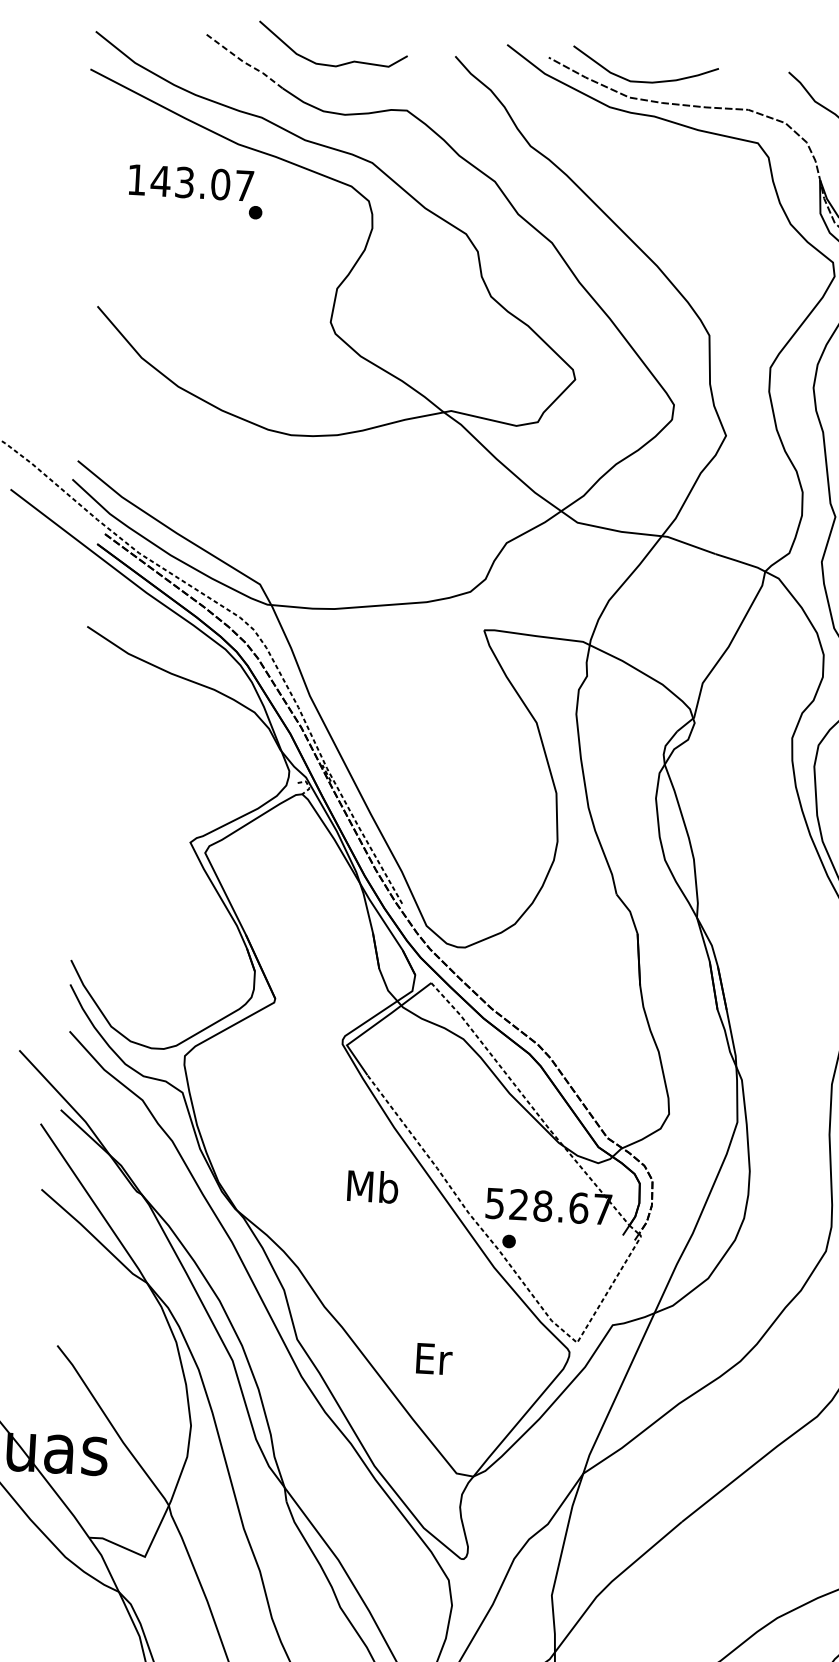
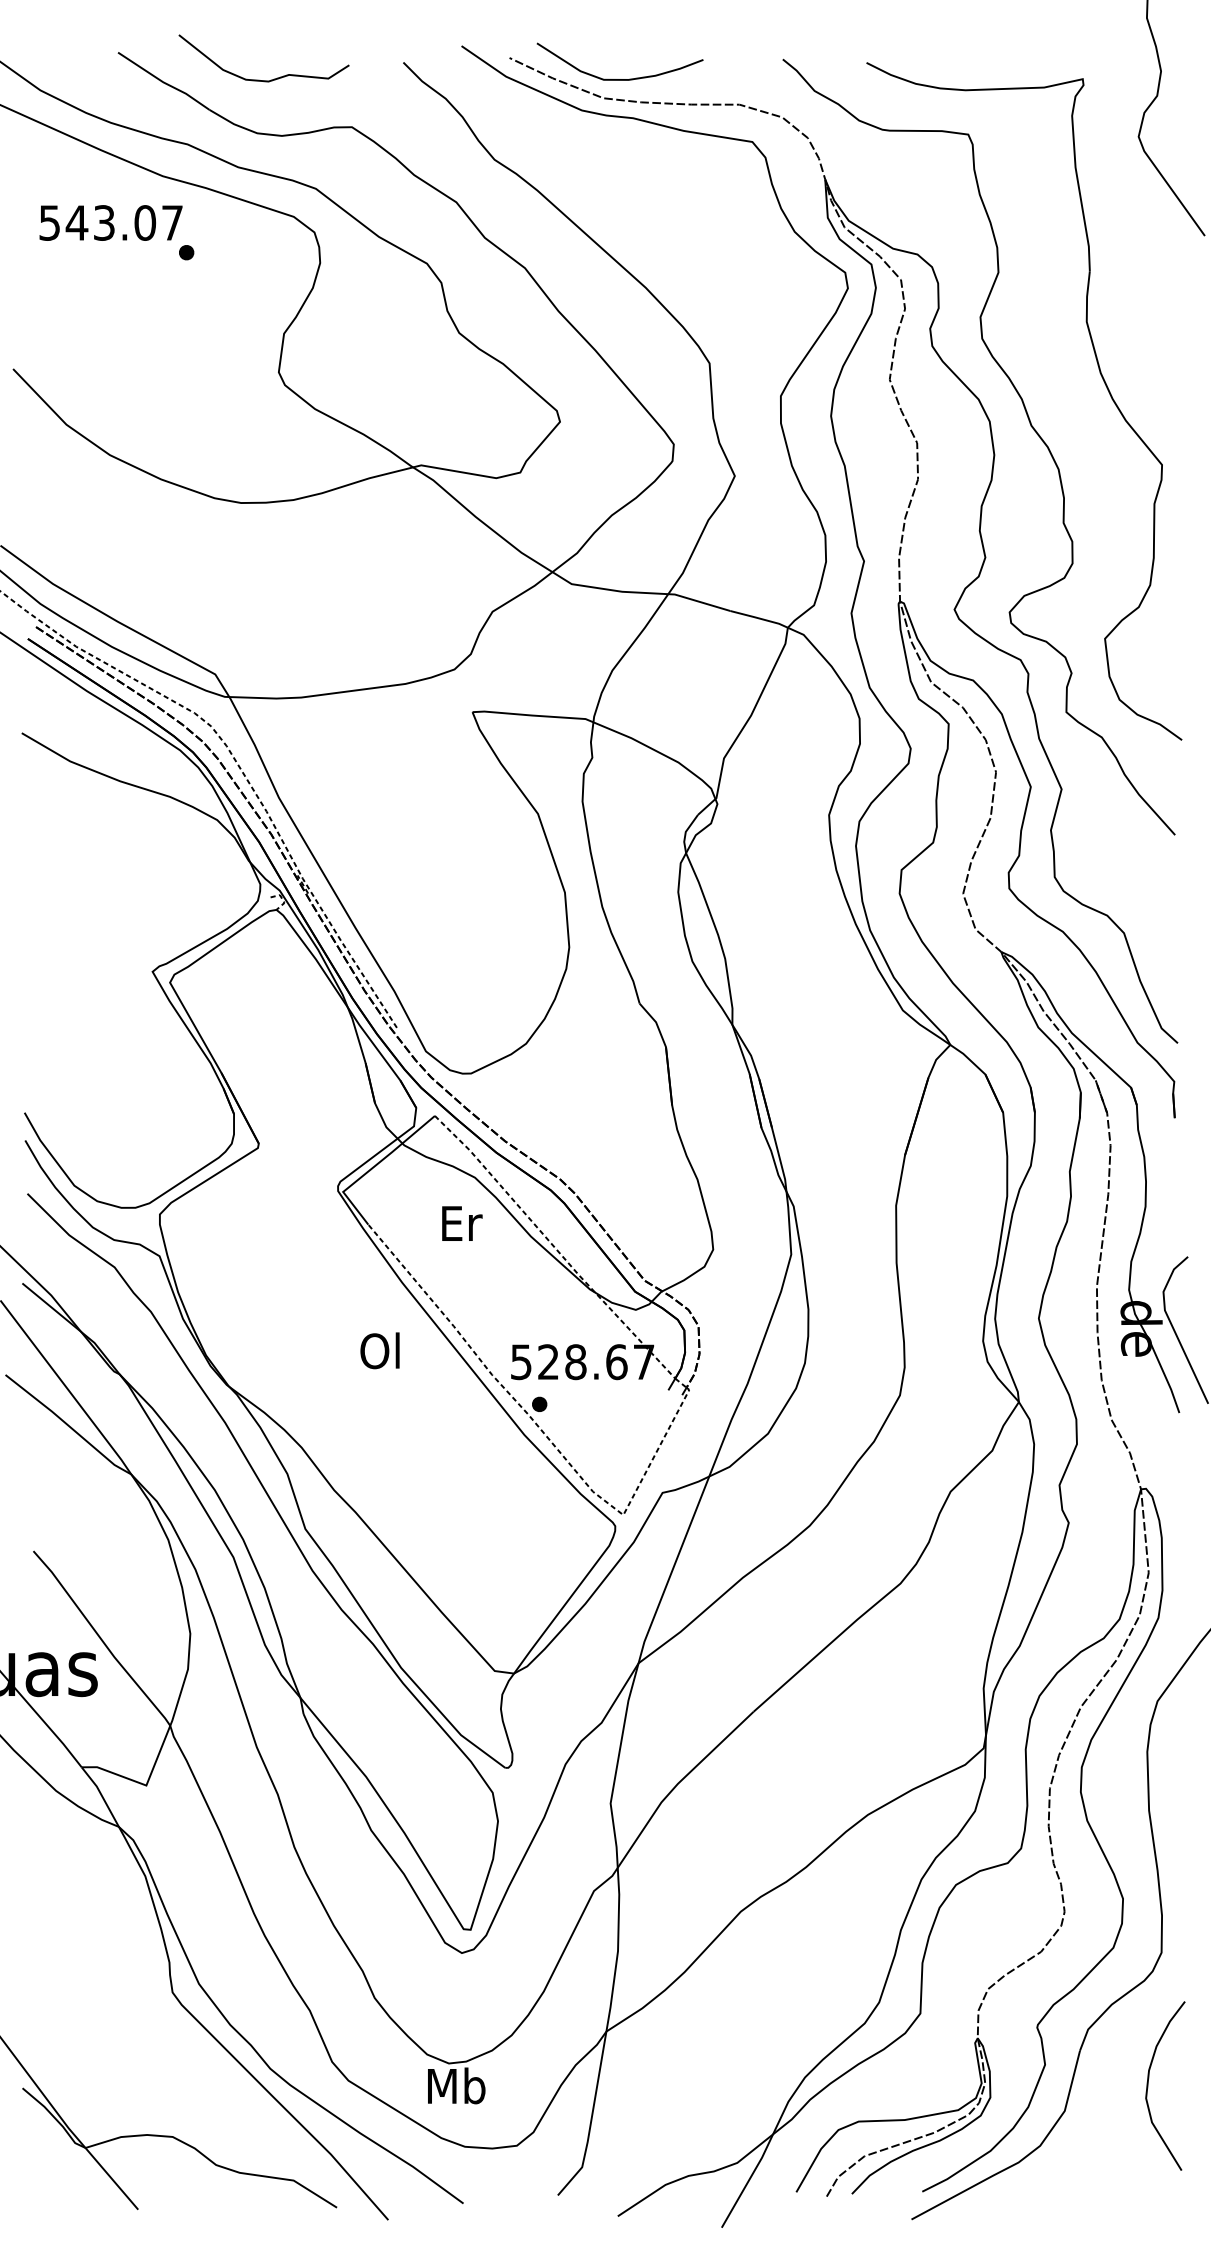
line: (243, 62) -> (163, 82), dashed -> solid
text: (136, 179) -> (49, 222), 143.07 -> 543.07
text: (372, 1186) -> (381, 1350), Mb -> Ol
text: (434, 1358) -> (462, 1223), moved

